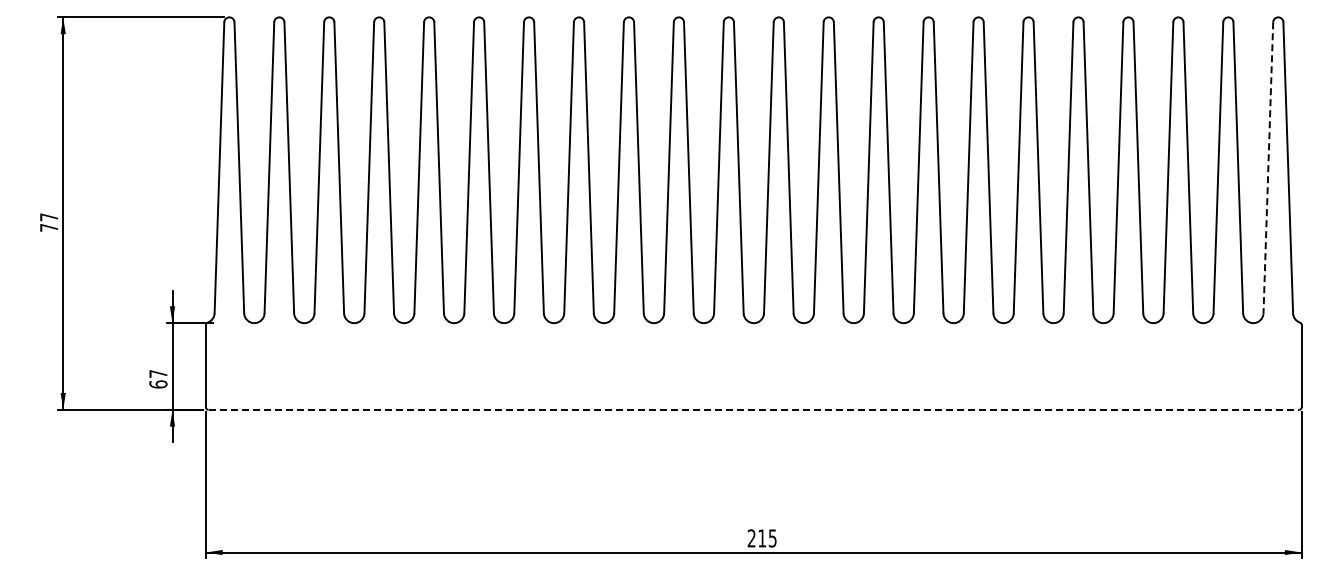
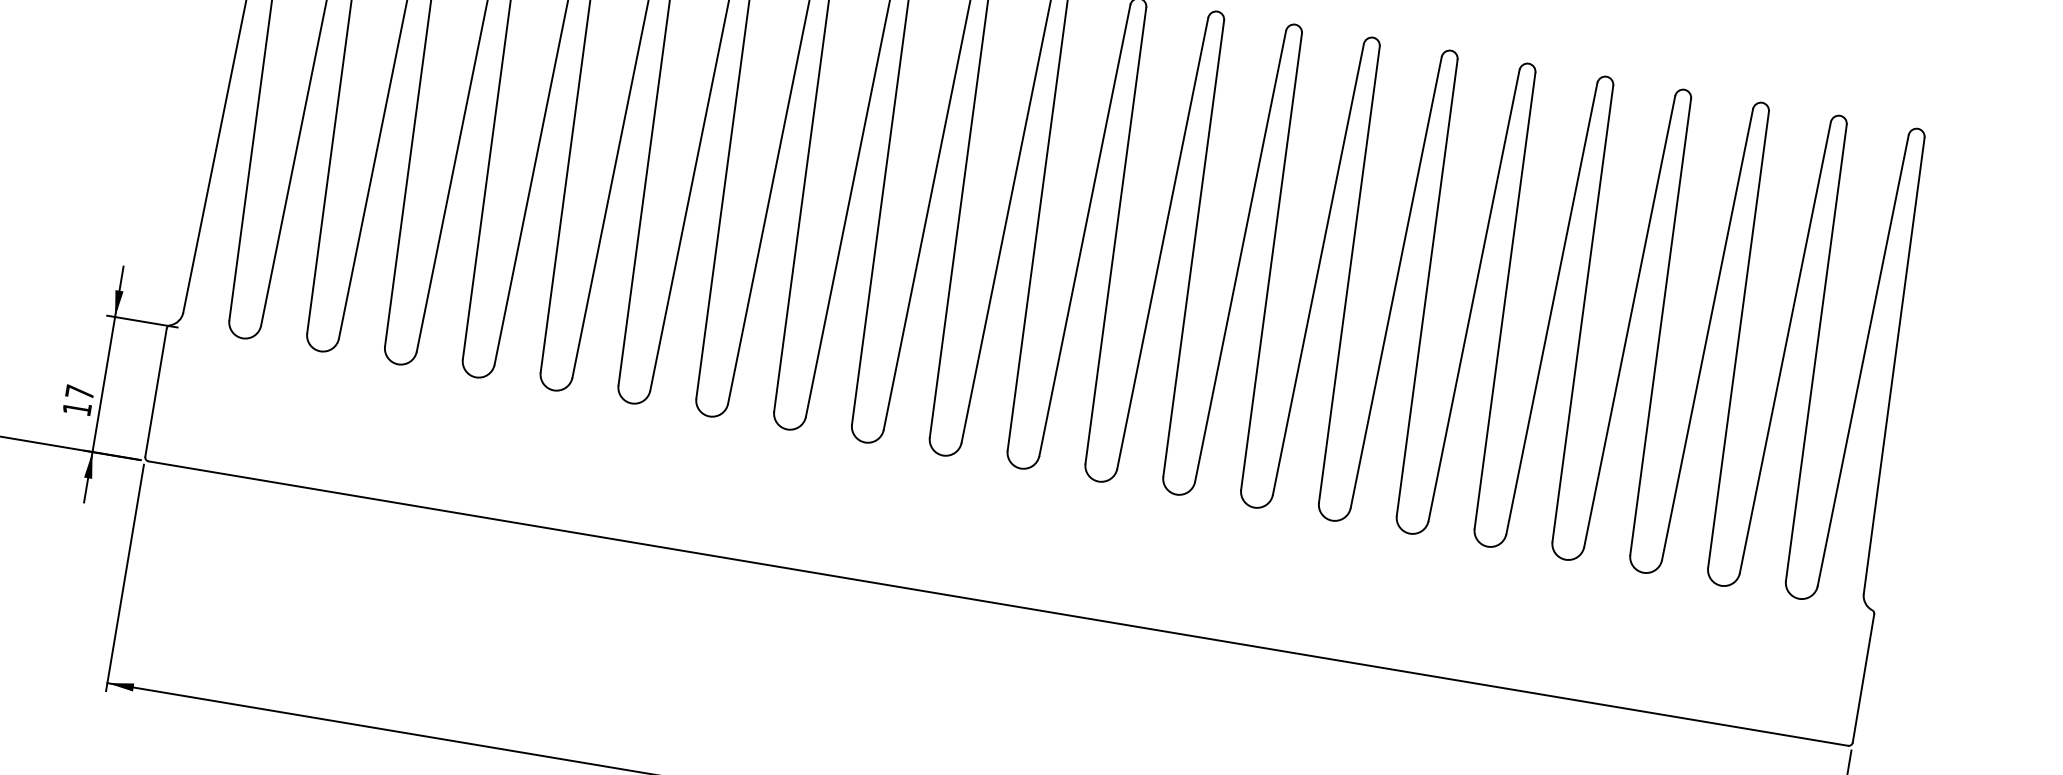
line: (1268, 167) -> (1863, 360), dashed -> solid
text: (158, 384) -> (77, 408), 67 -> 17
line: (754, 409) -> (999, 603), dashed -> solid

